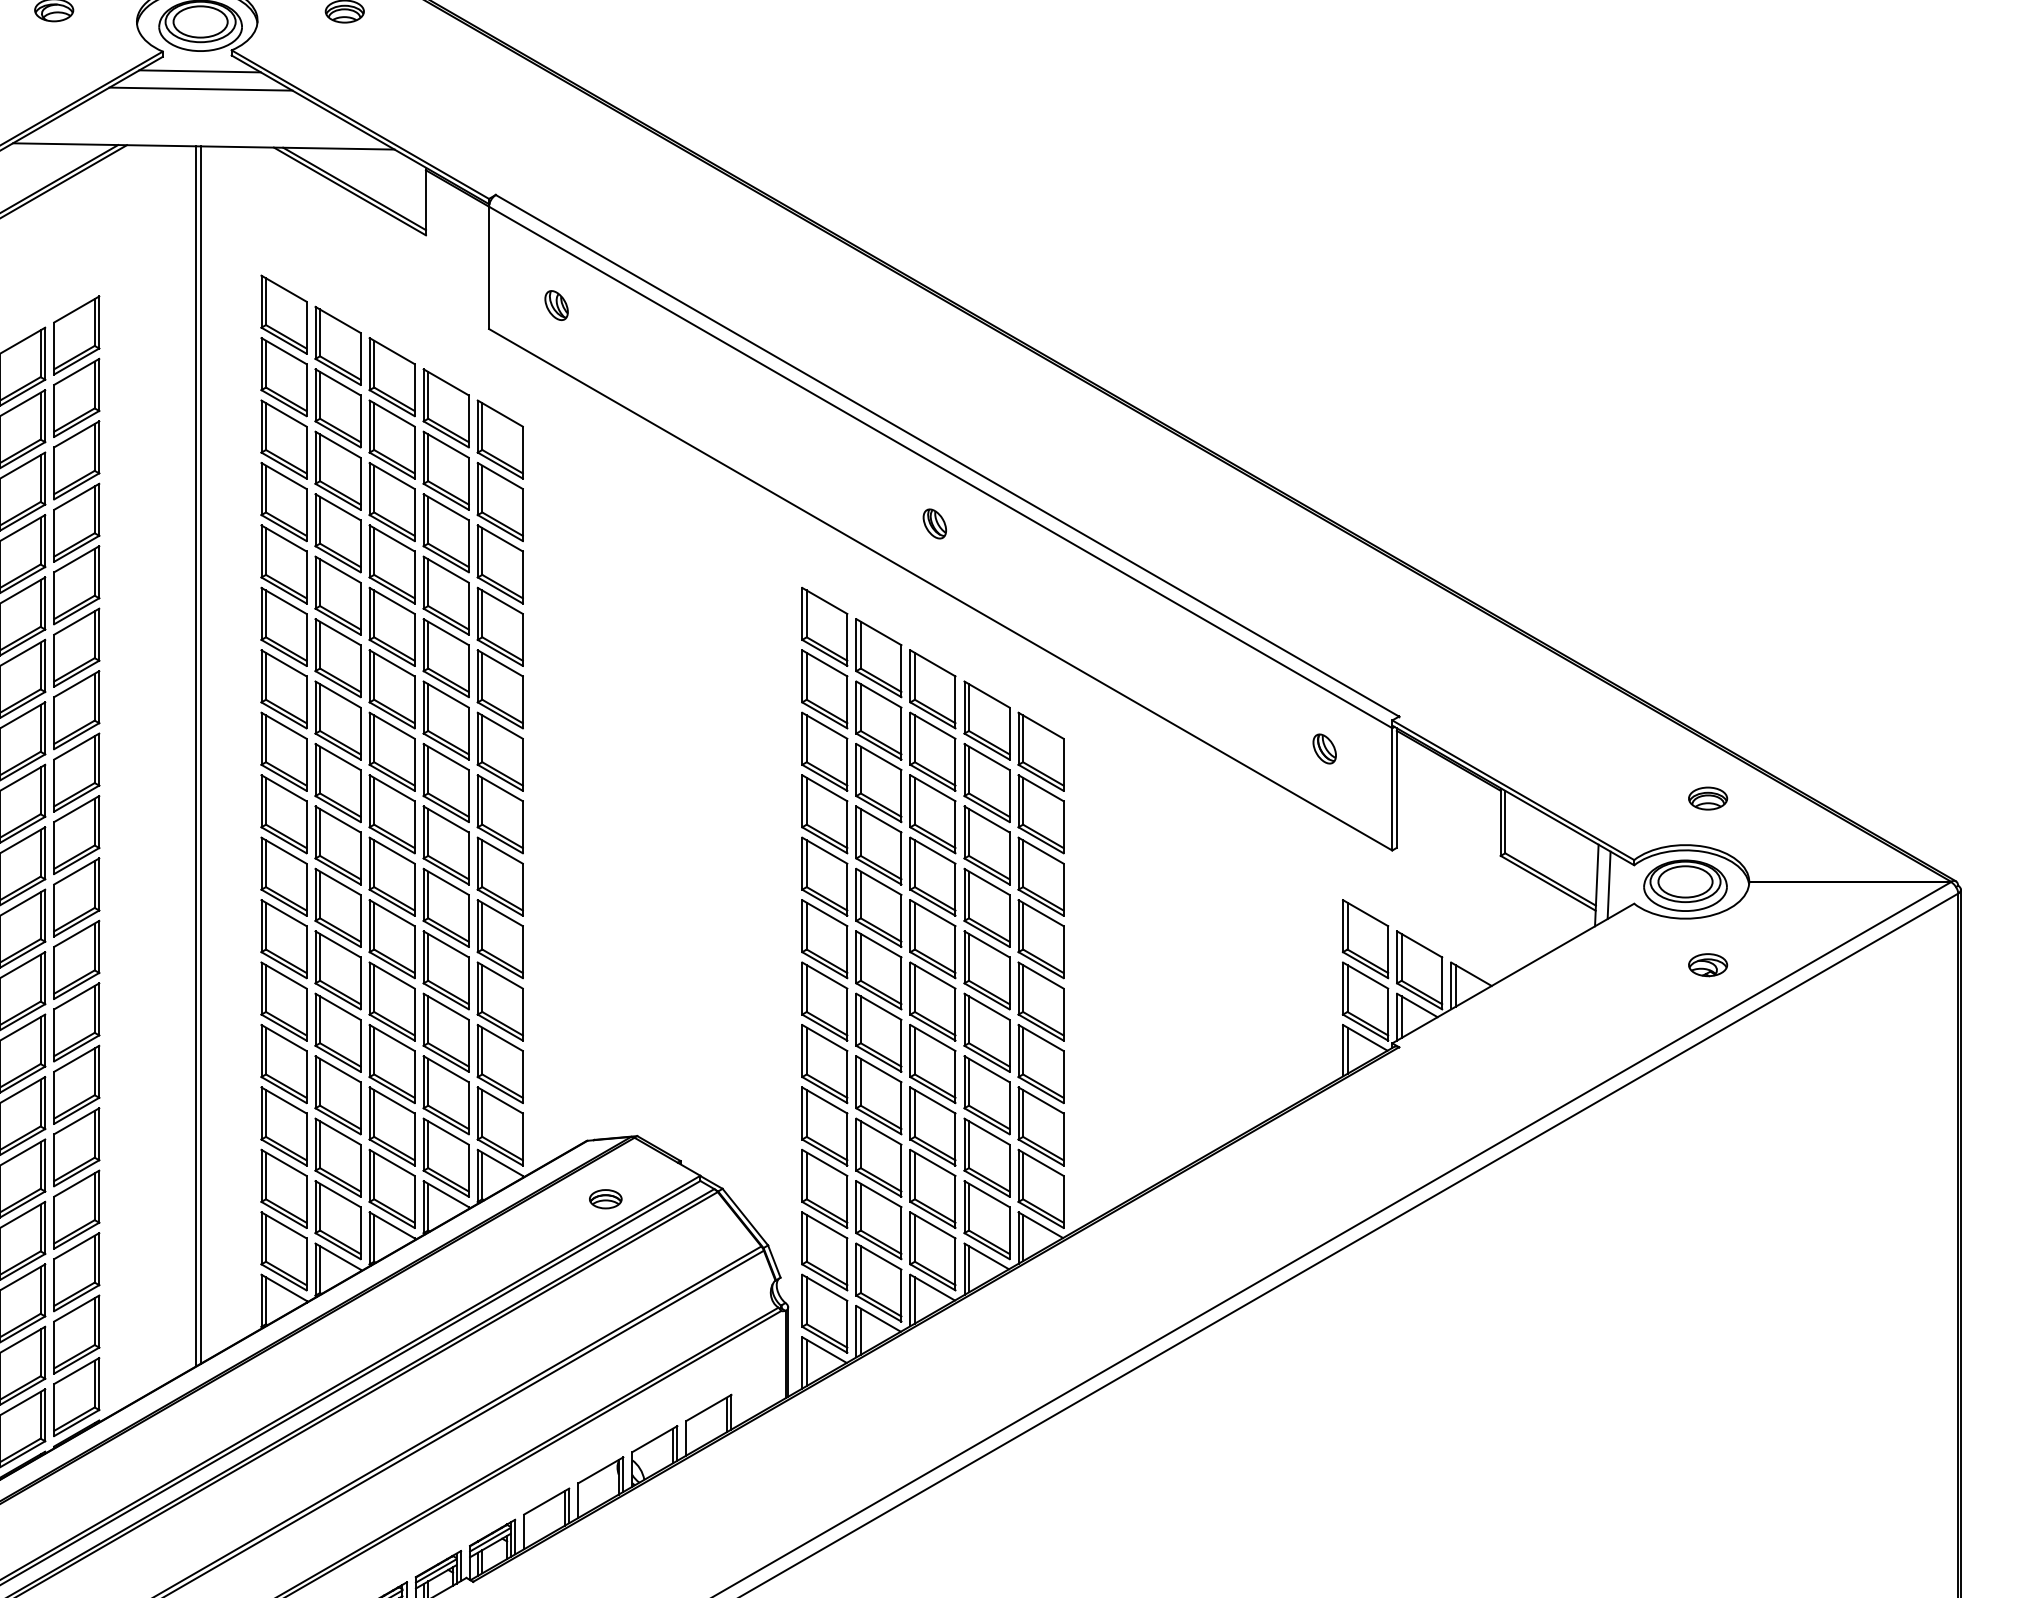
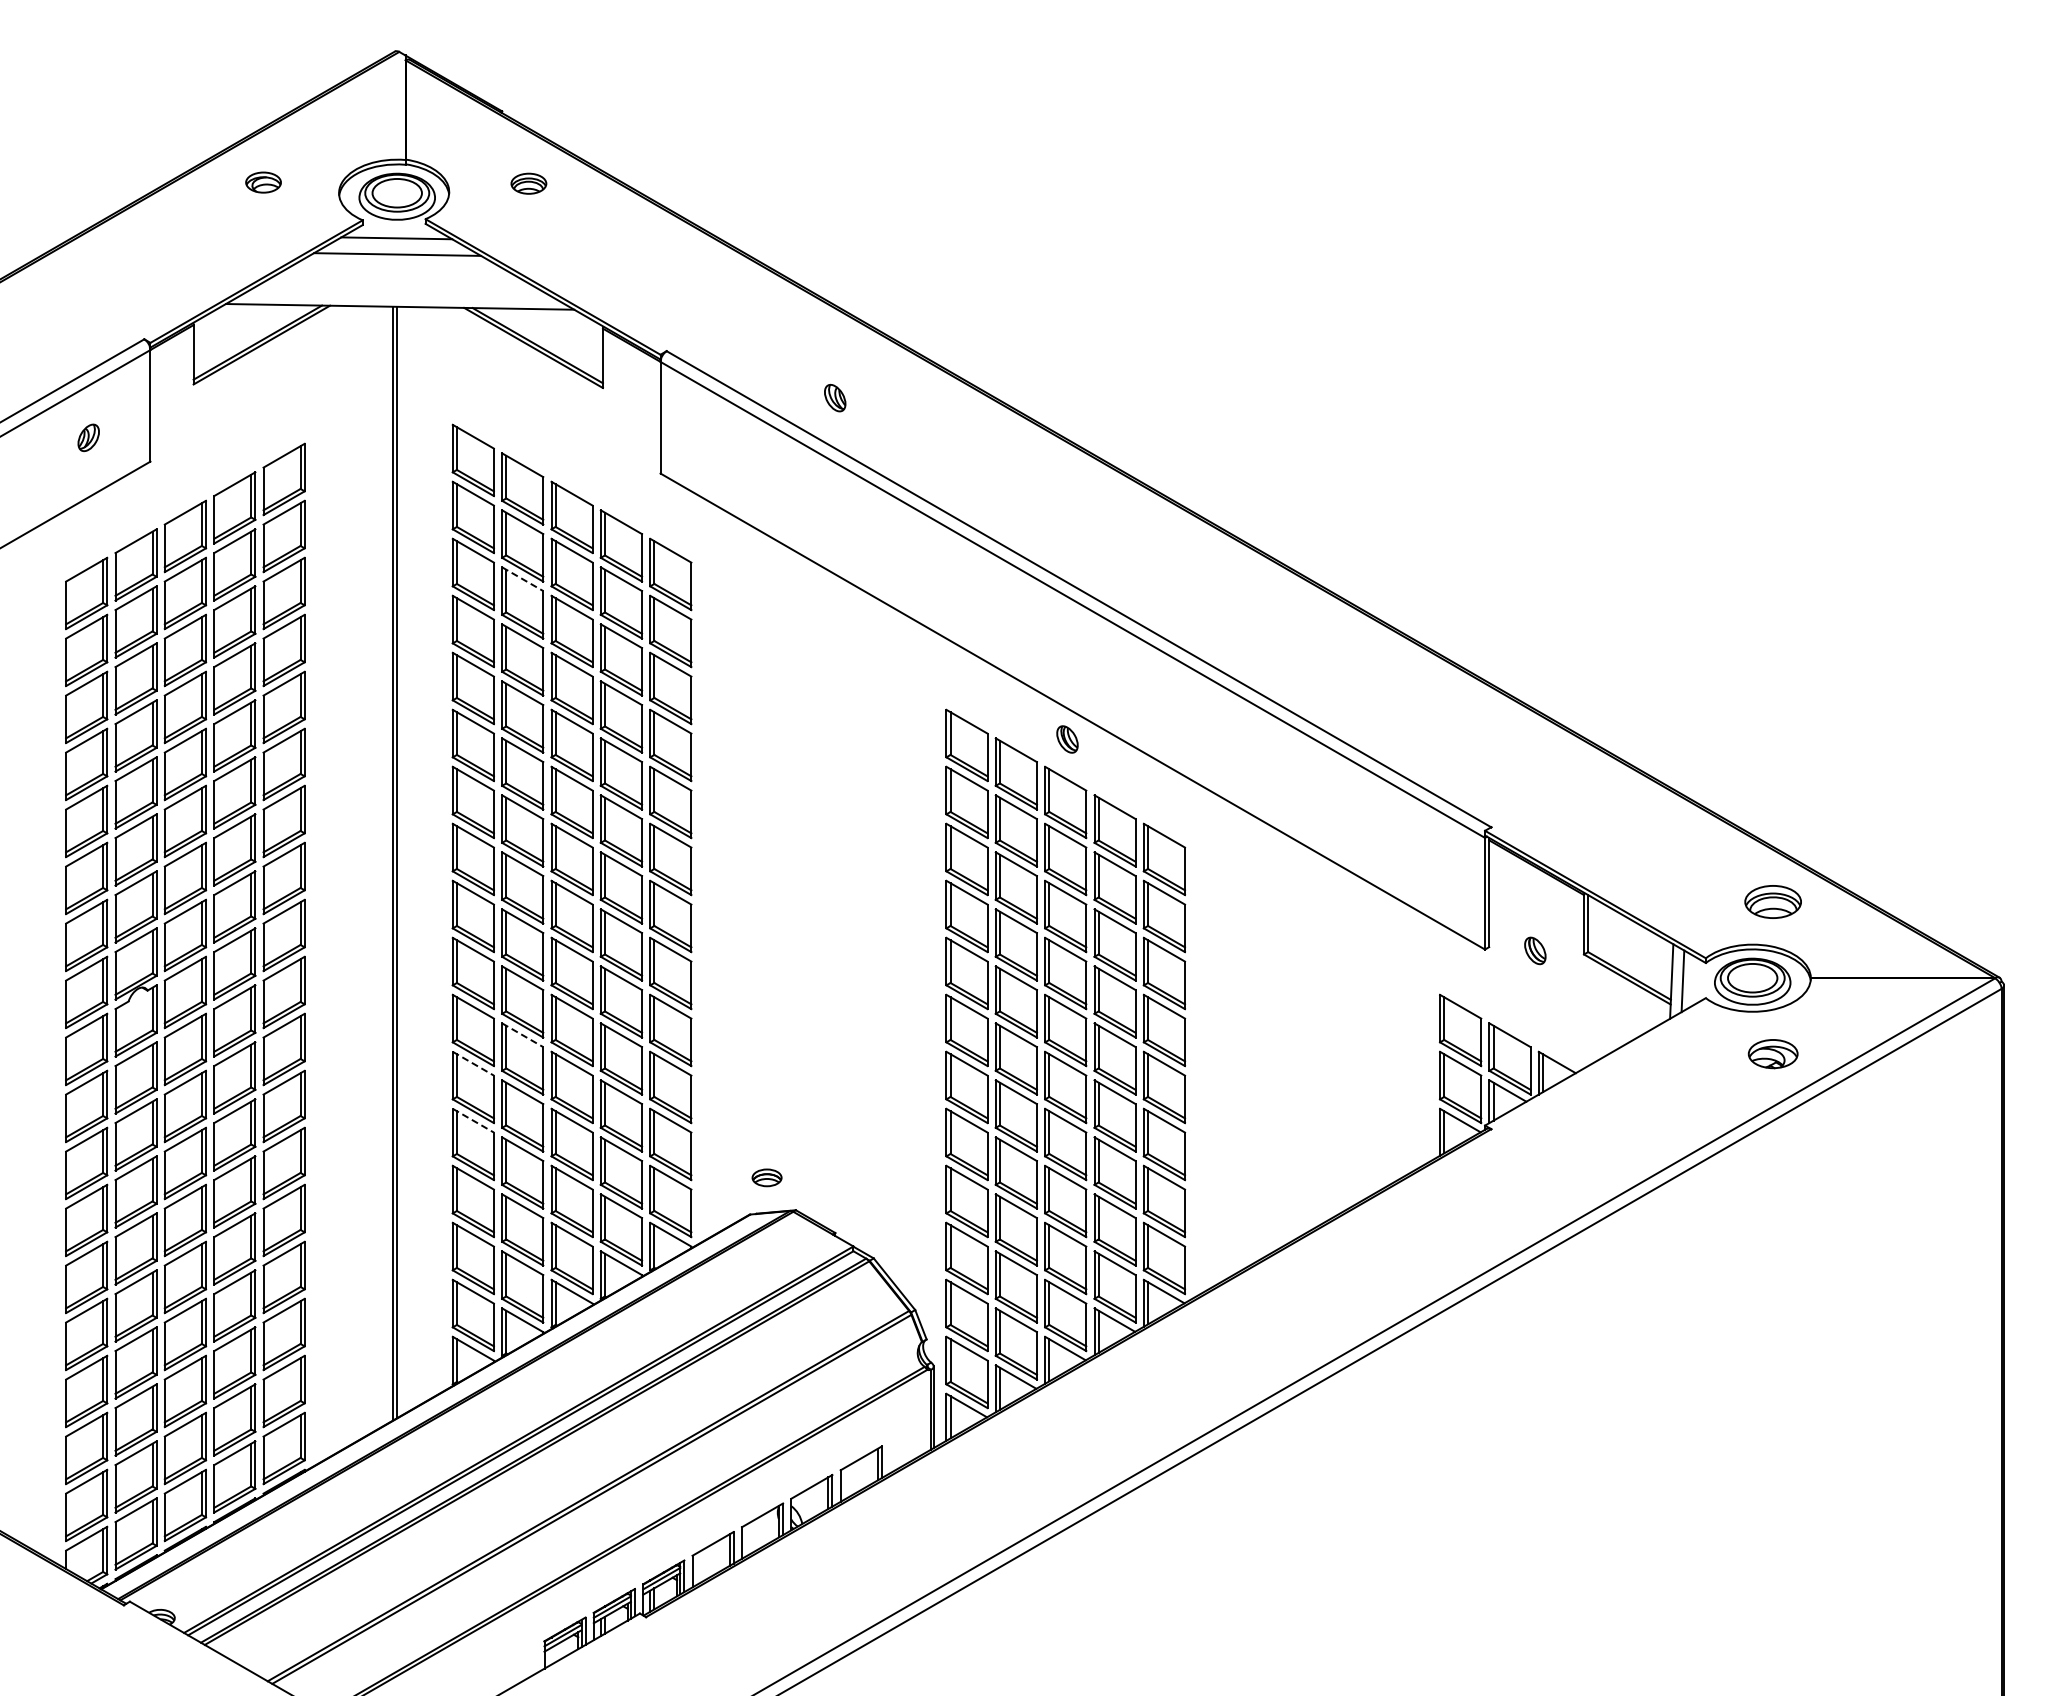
part: (556, 304) -> (835, 397), moved
line: (337, 445) -> (522, 579), solid -> dashed
part: (934, 523) -> (1067, 739), moved
part: (1324, 748) -> (1535, 950), moved
part: (1708, 798) -> (1773, 902), size x1.6
line: (337, 944) -> (522, 1035), solid -> dashed
part: (1708, 965) -> (1773, 1054), size x1.4
line: (284, 975) -> (473, 1063), solid -> dashed
line: (284, 1037) -> (473, 1120), solid -> dashed
part: (605, 1198) -> (766, 1177), moved

